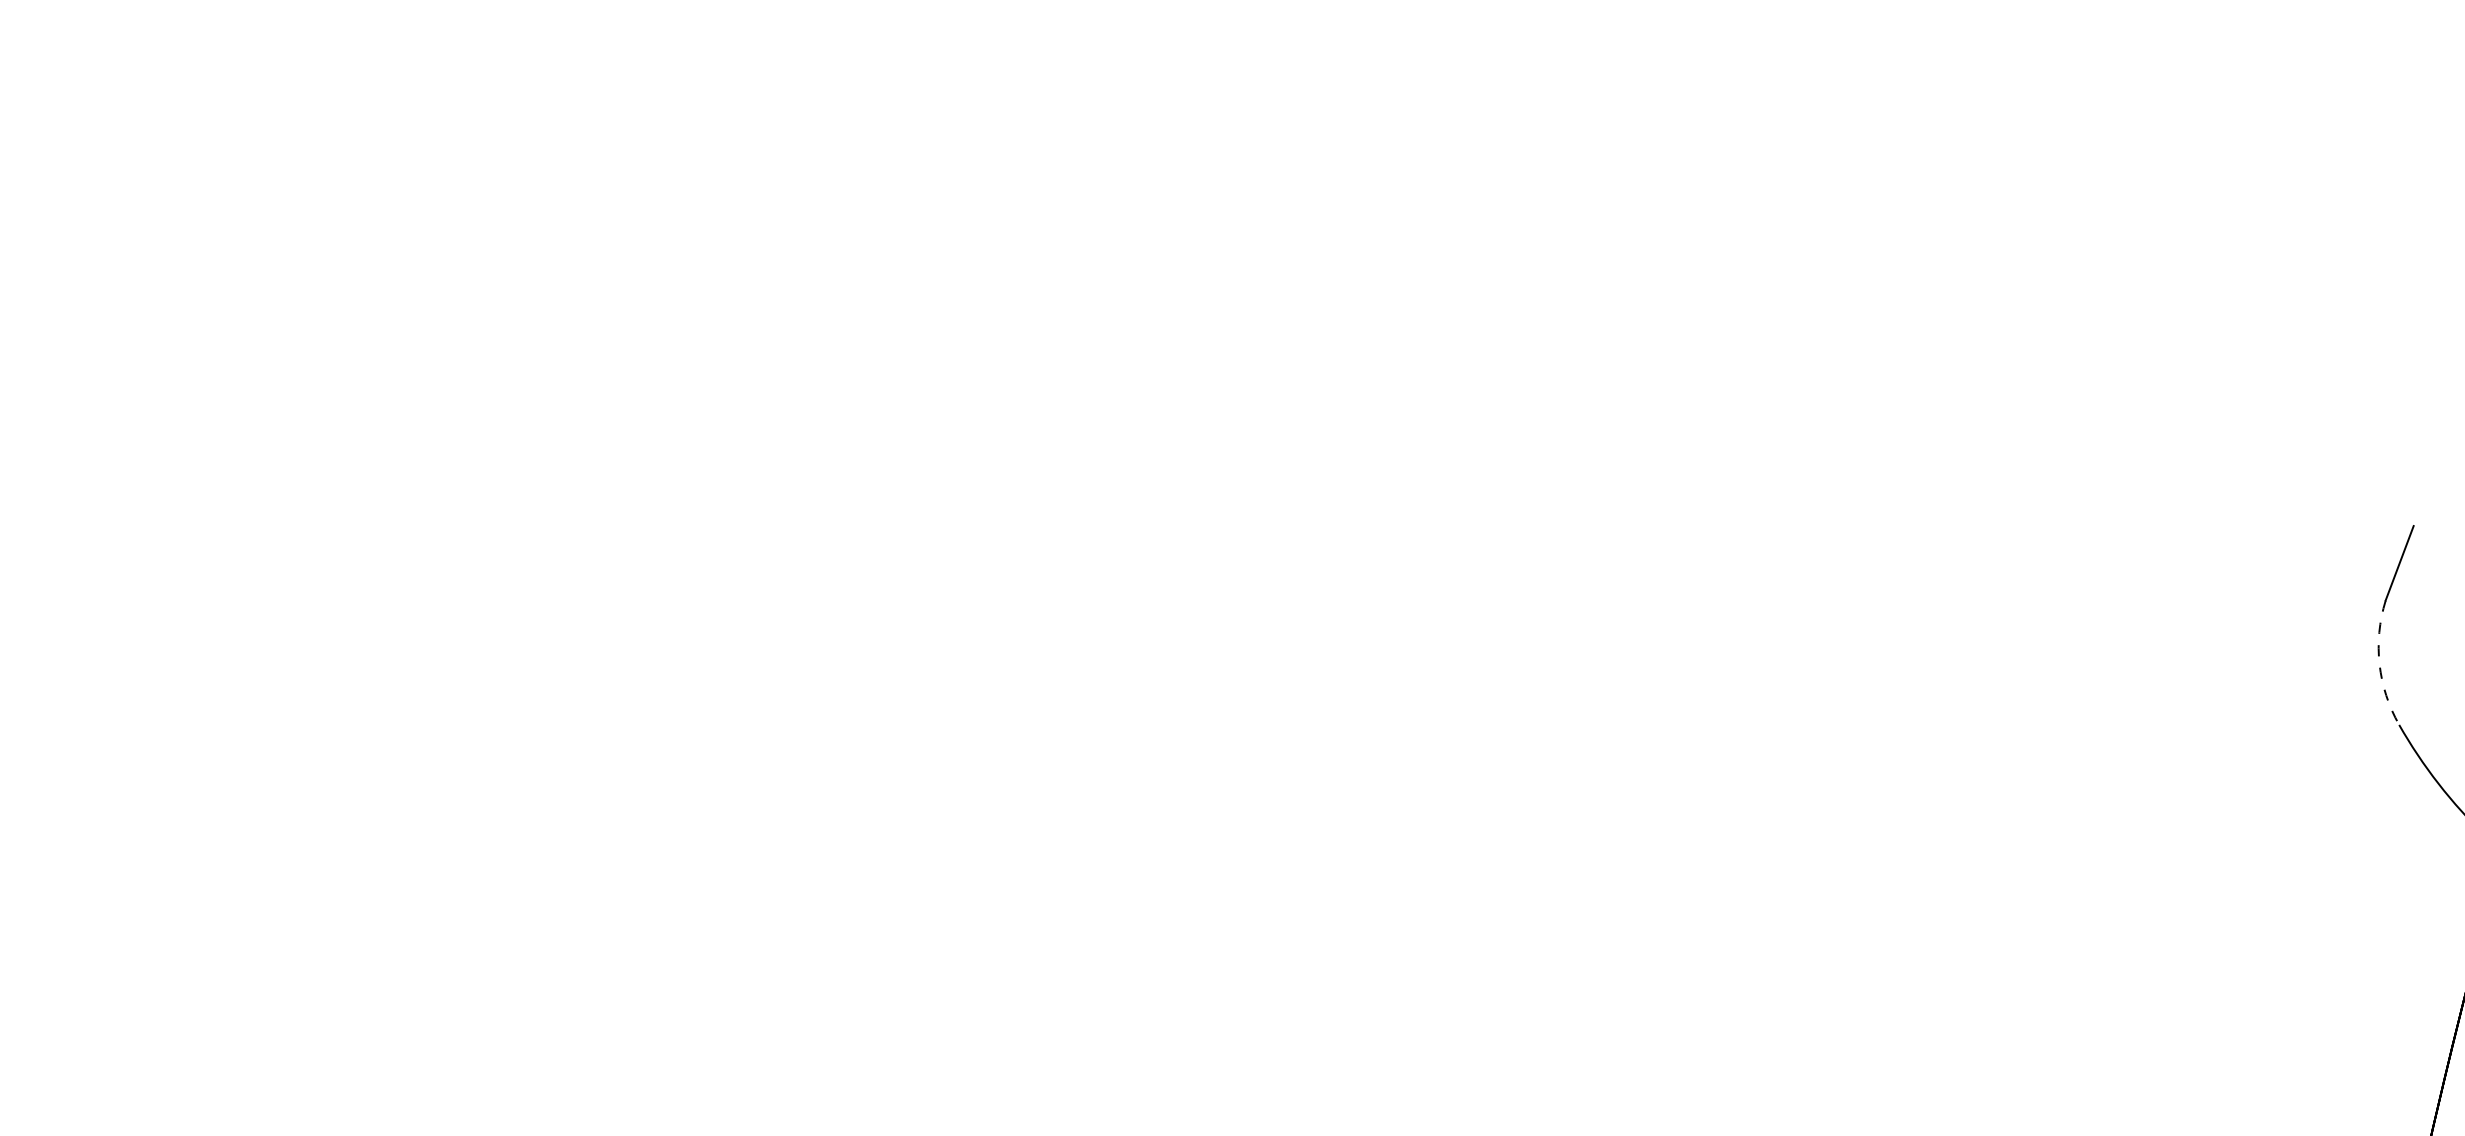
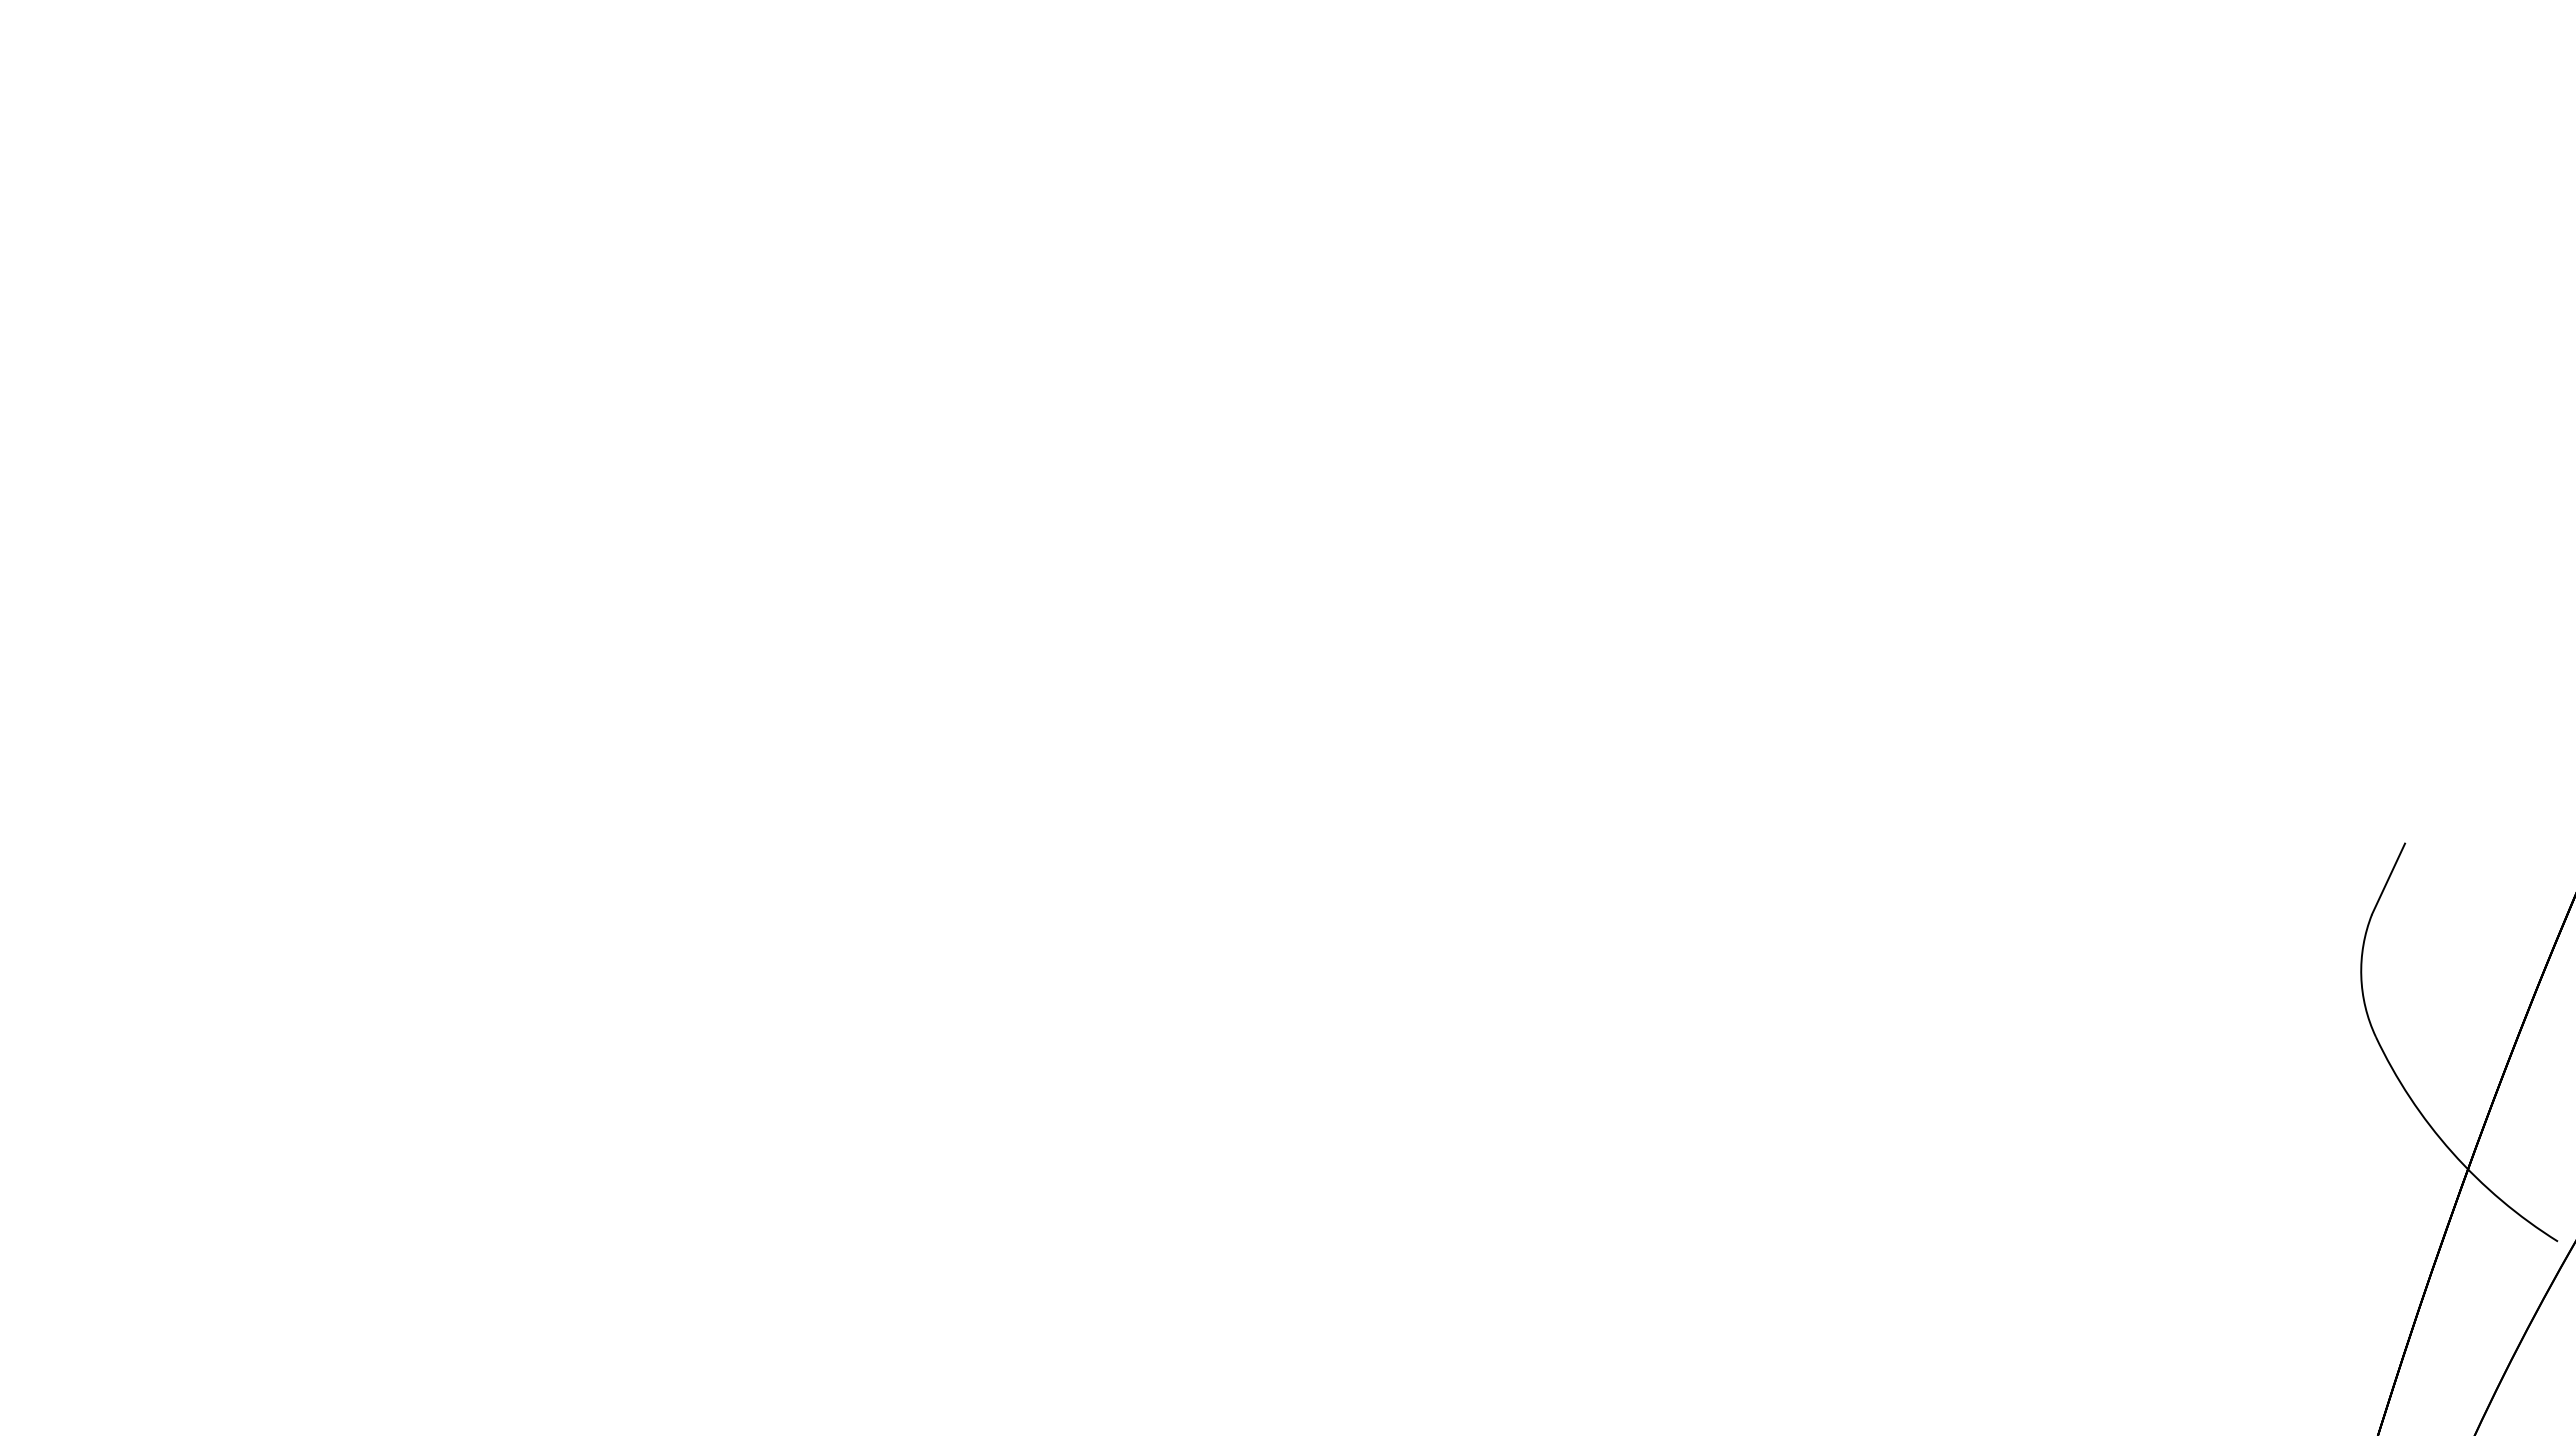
arc: (2379, 664) -> (2361, 976), dashed -> solid

